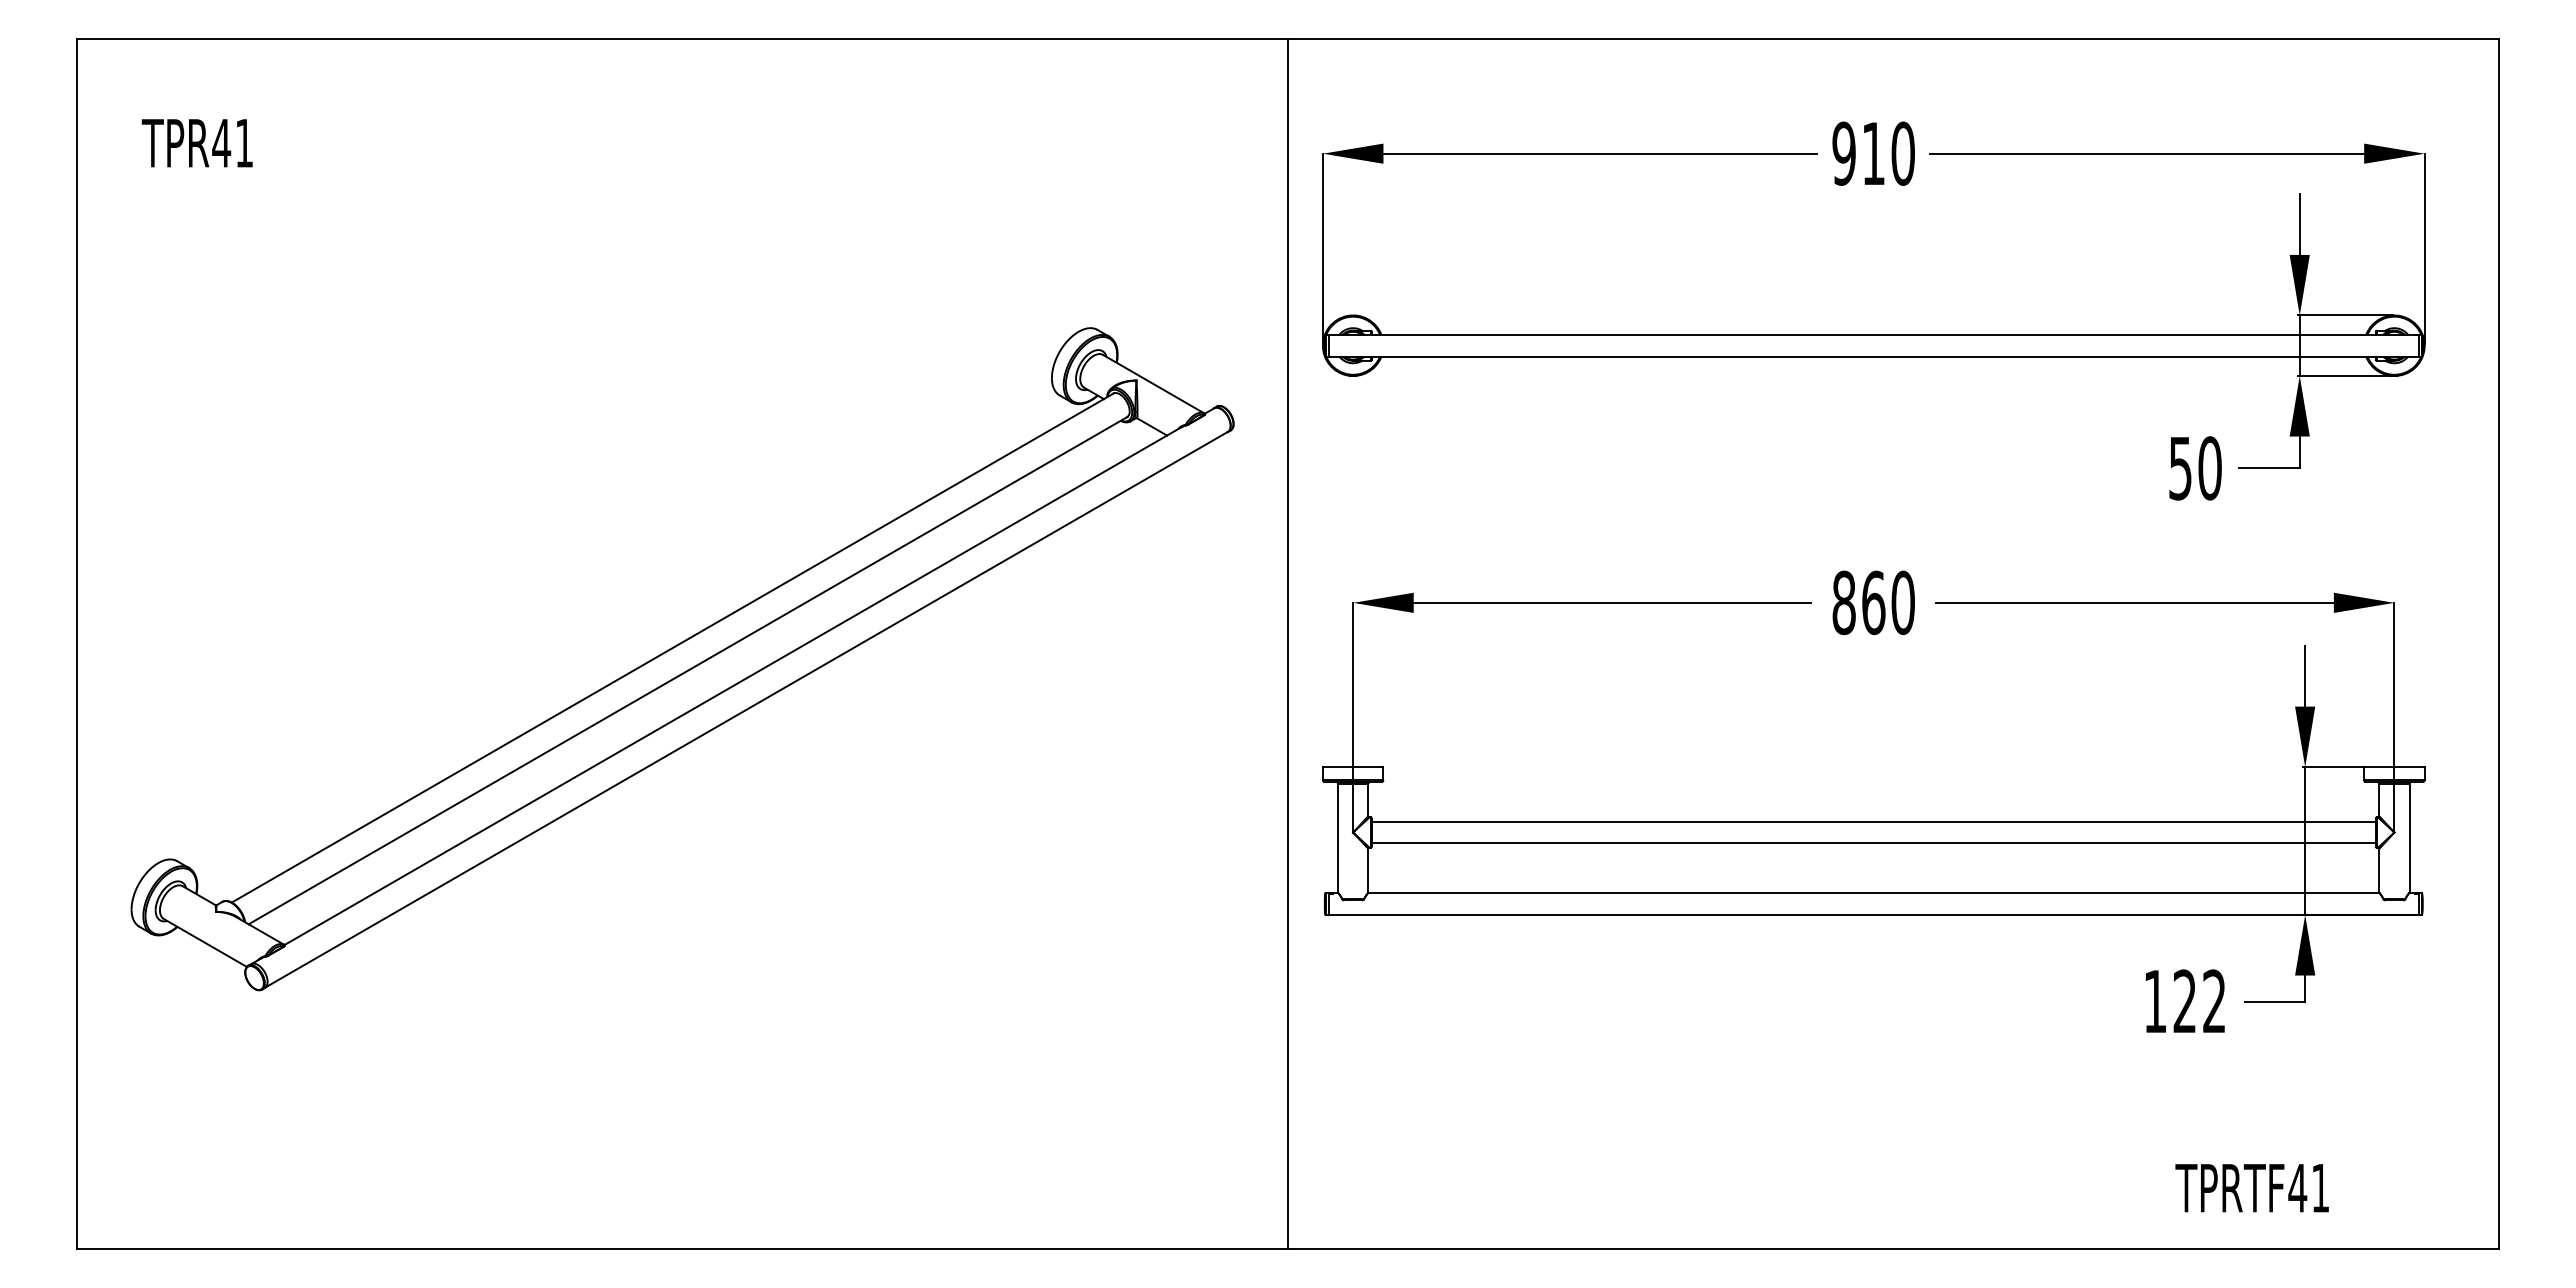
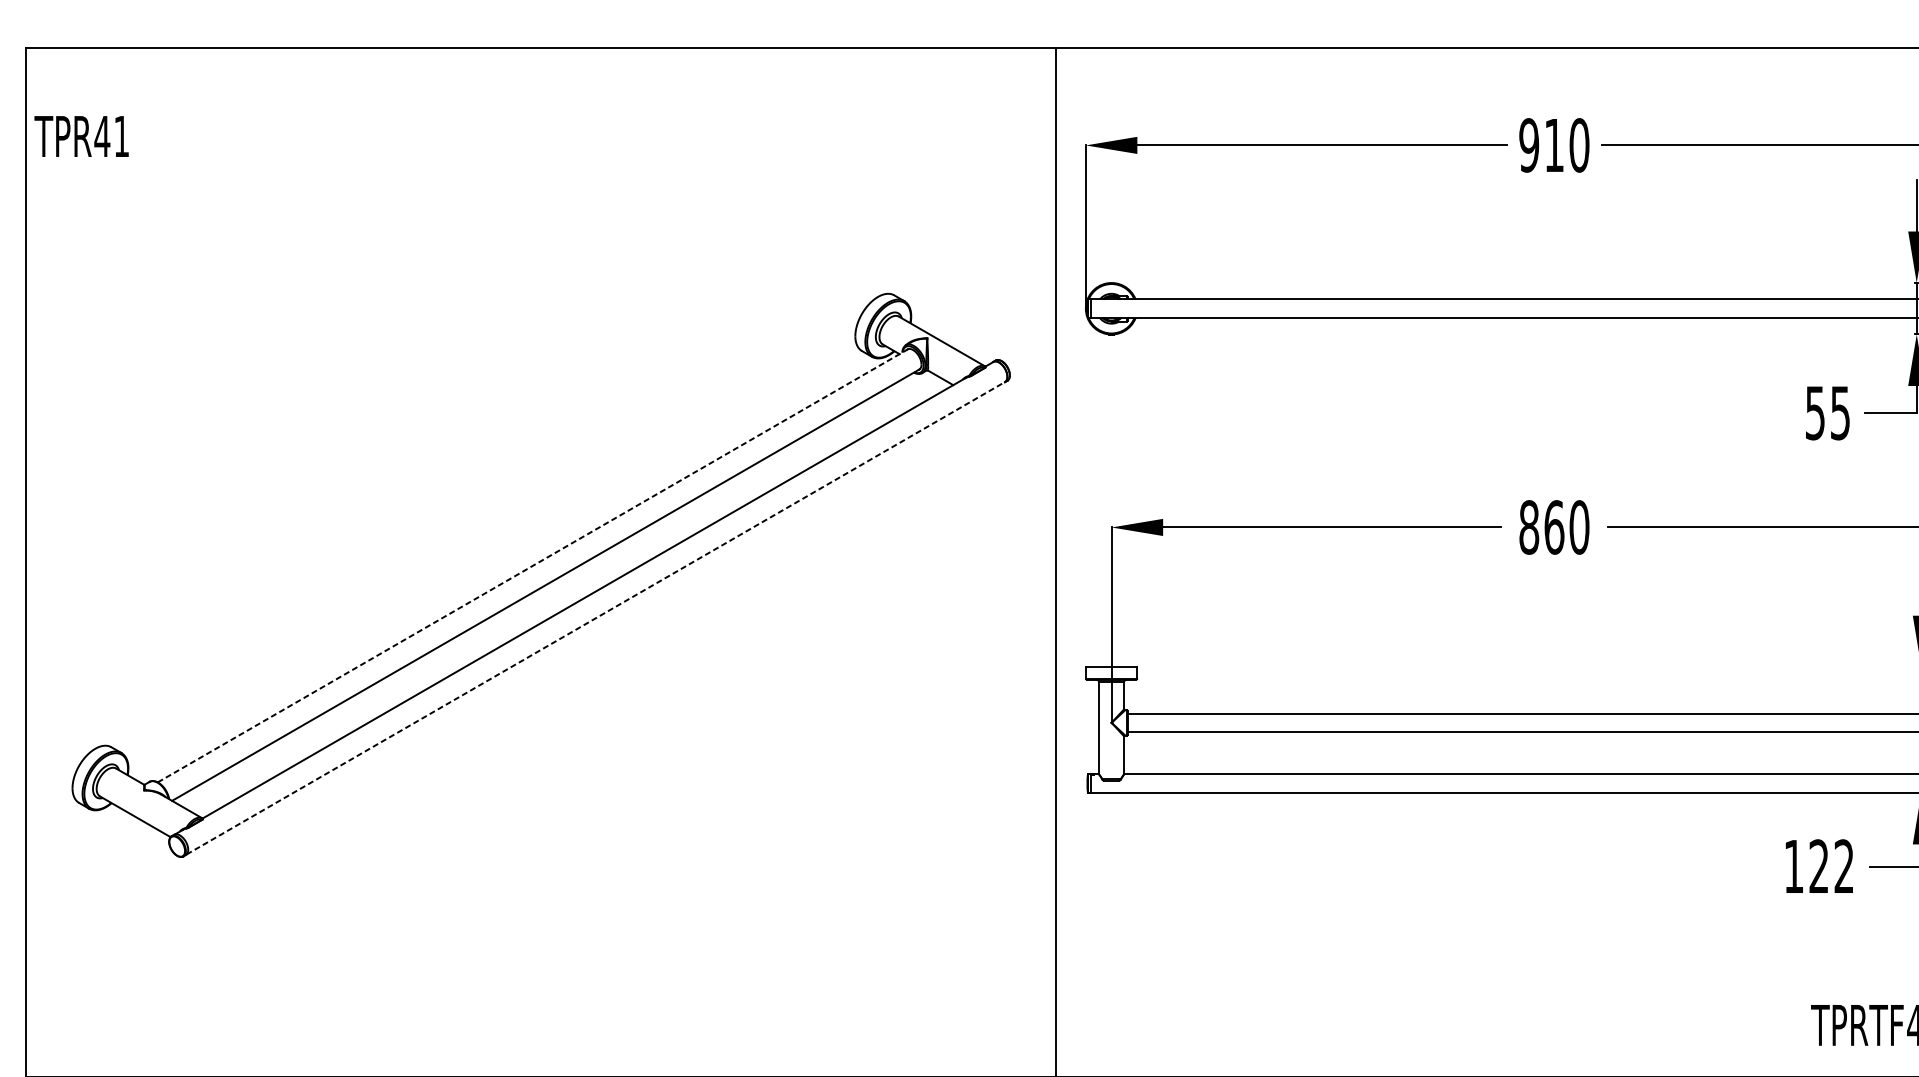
text: (196, 143) -> (80, 136), moved
text: (2209, 468) -> (1839, 413), 50 -> 55
line: (672, 648) -> (532, 566), solid -> dashed
line: (747, 709) -> (596, 618), solid -> dashed

